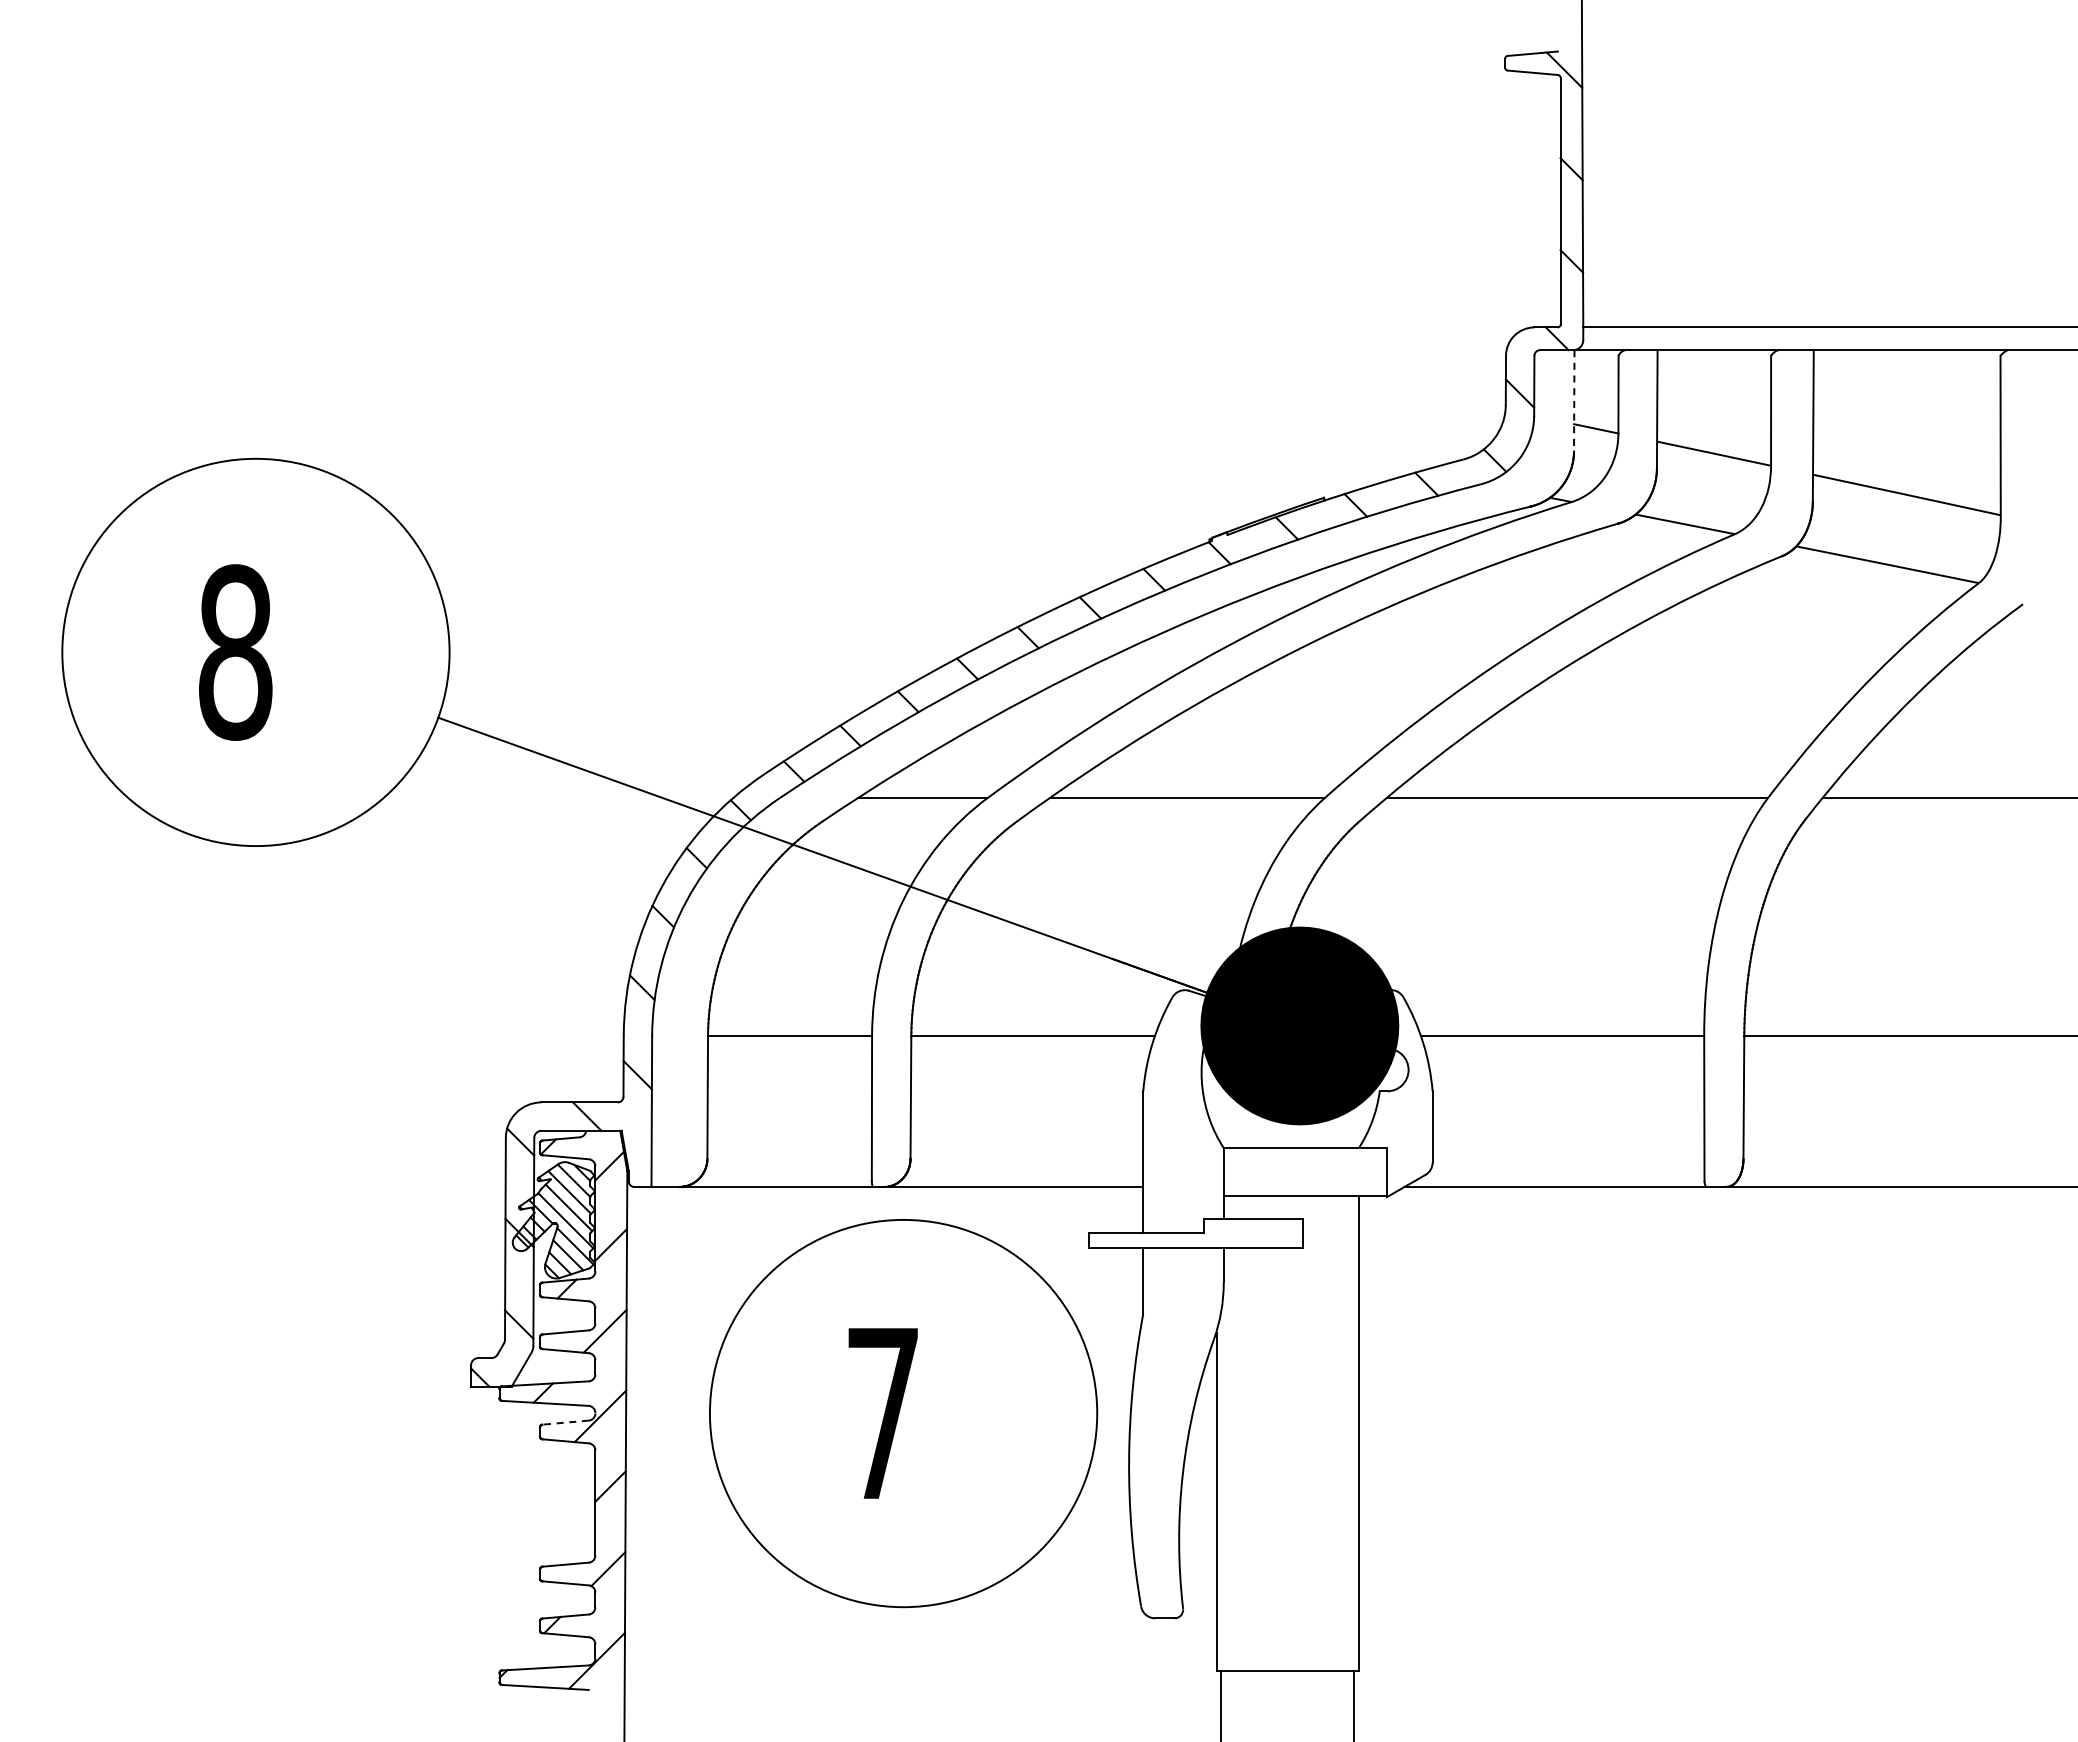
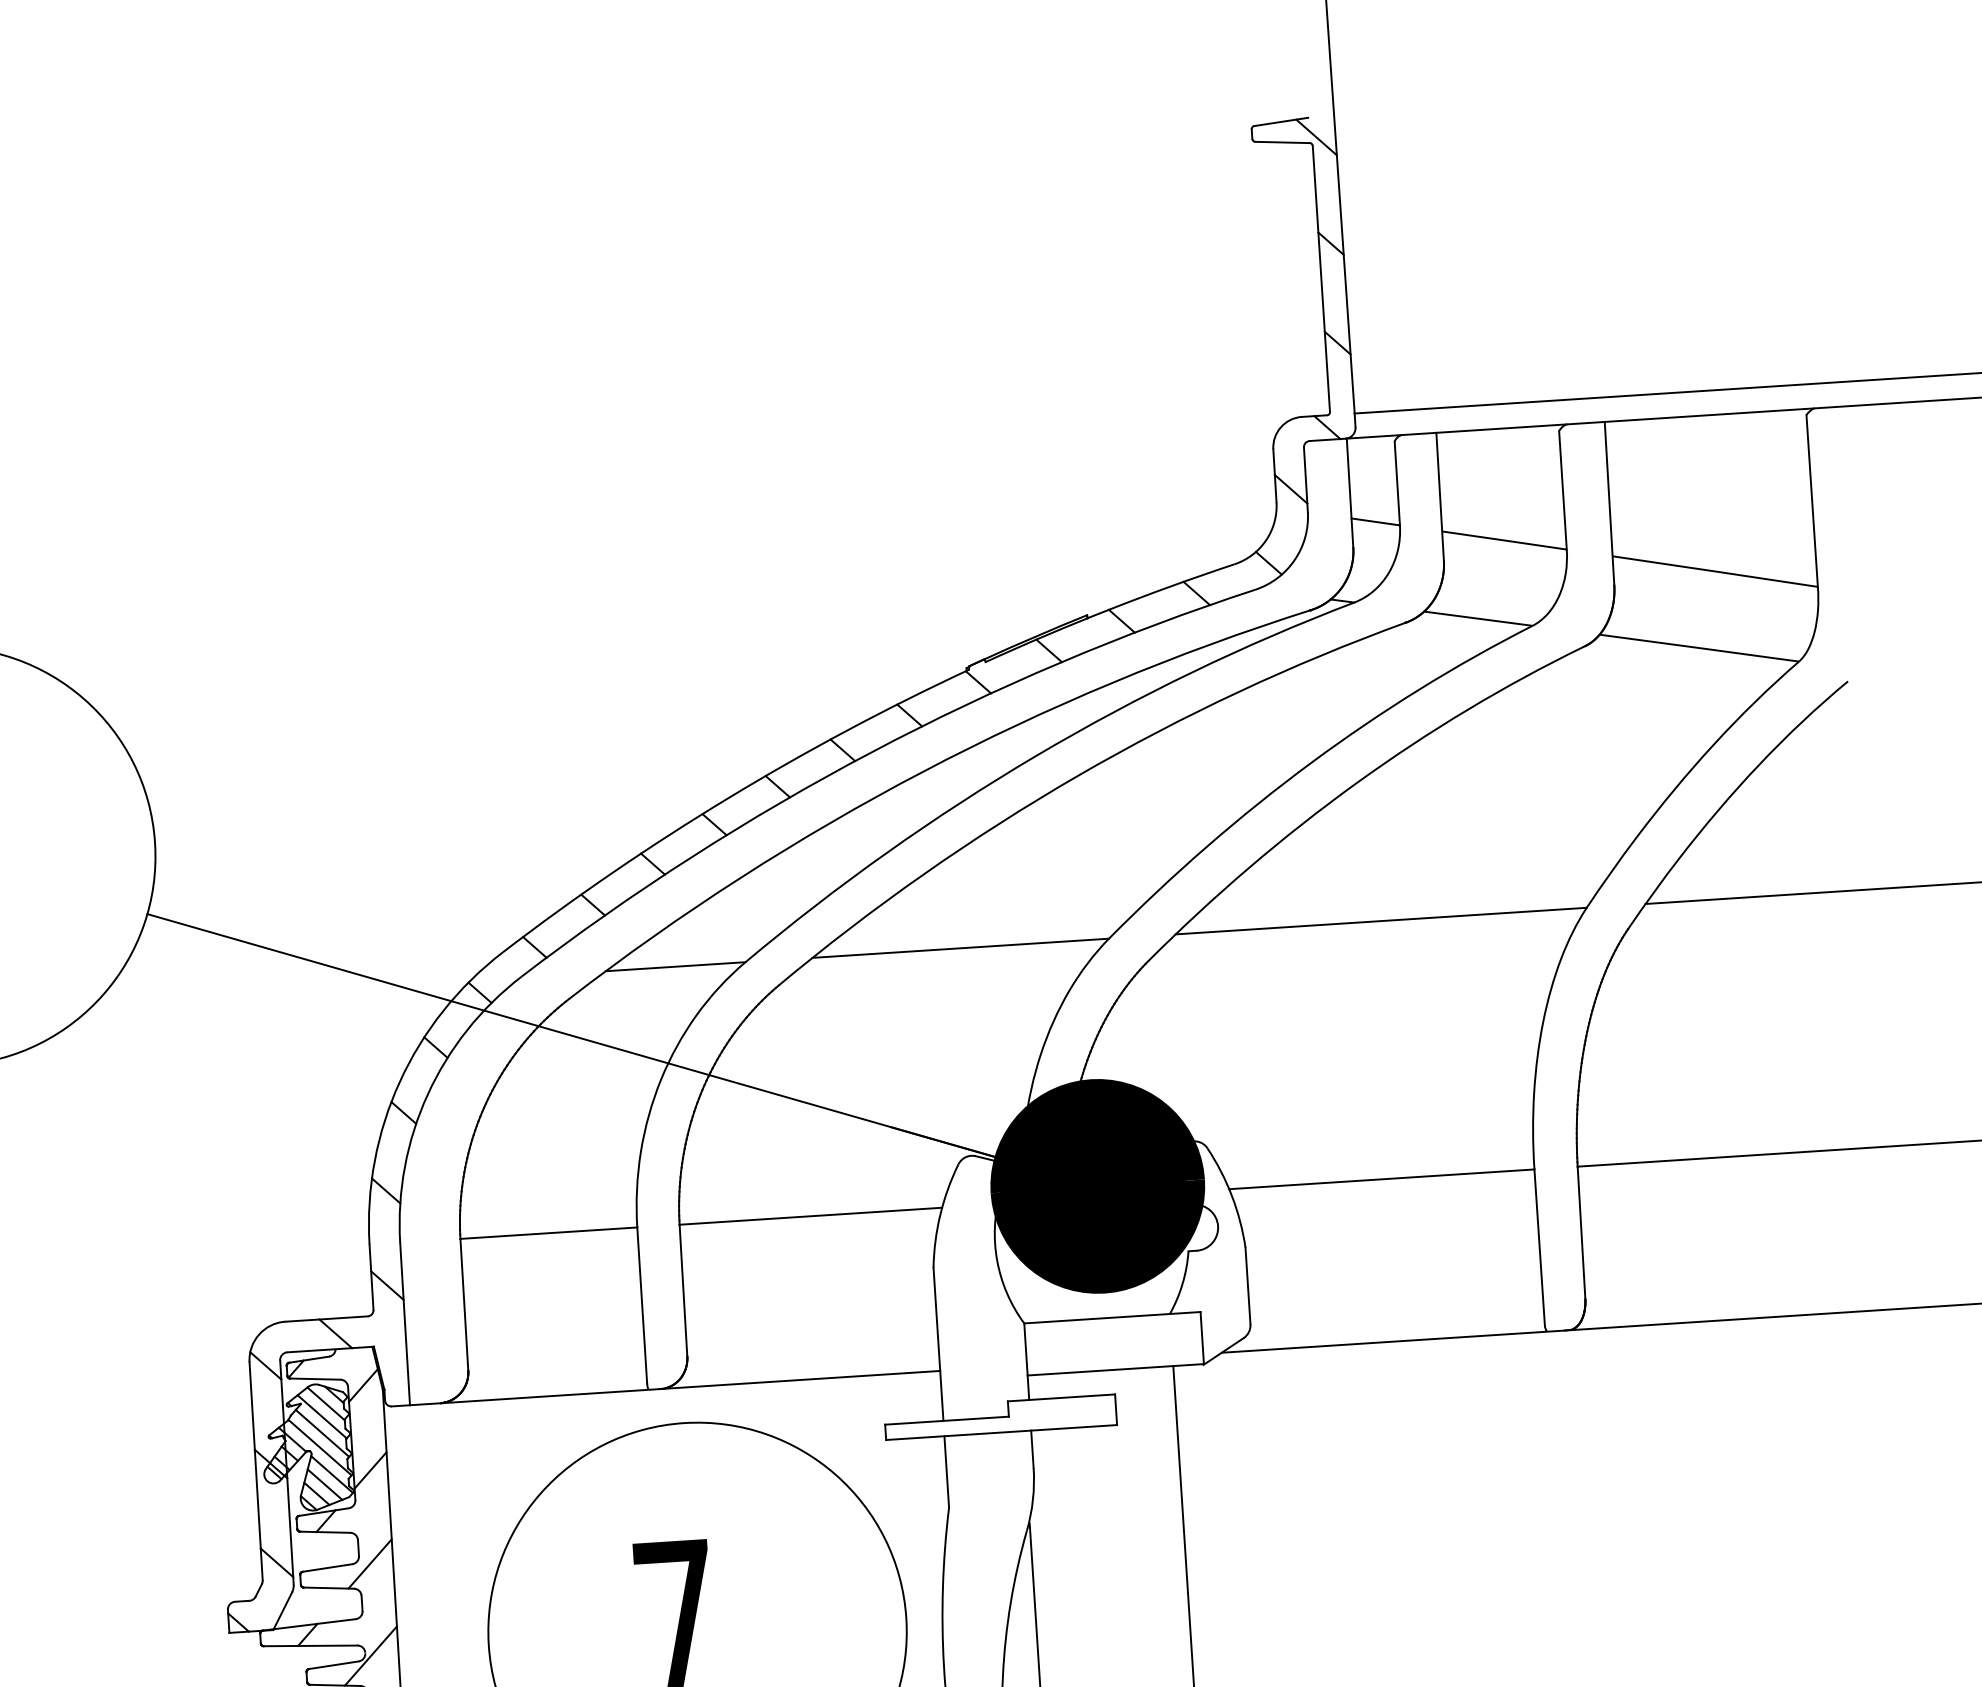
line: (1574, 400) -> (1350, 492), dashed -> solid
line: (565, 1422) -> (333, 1665), dashed -> solid

